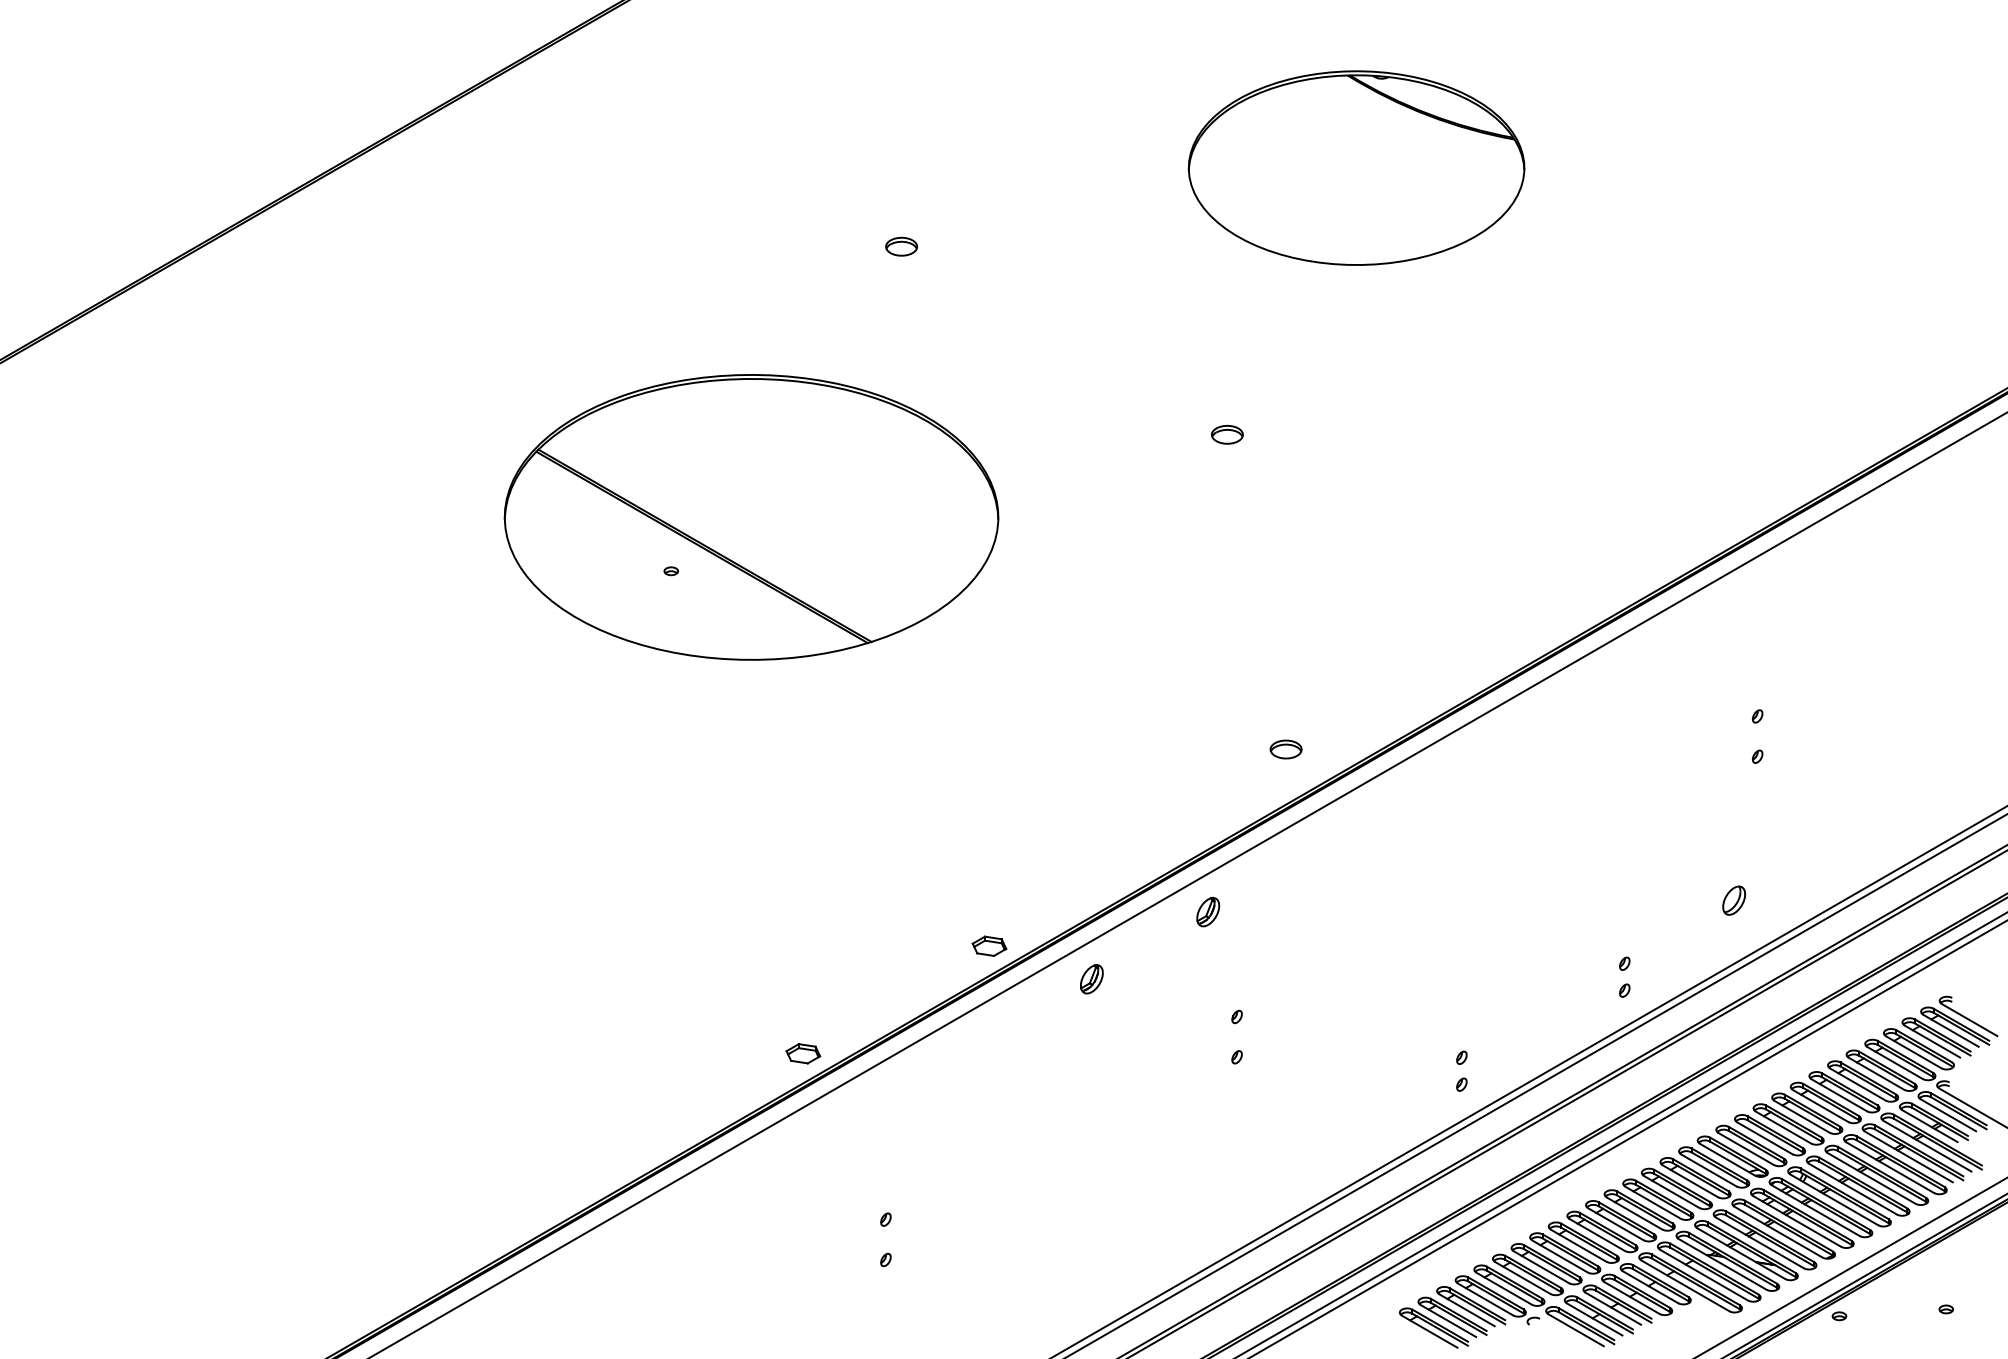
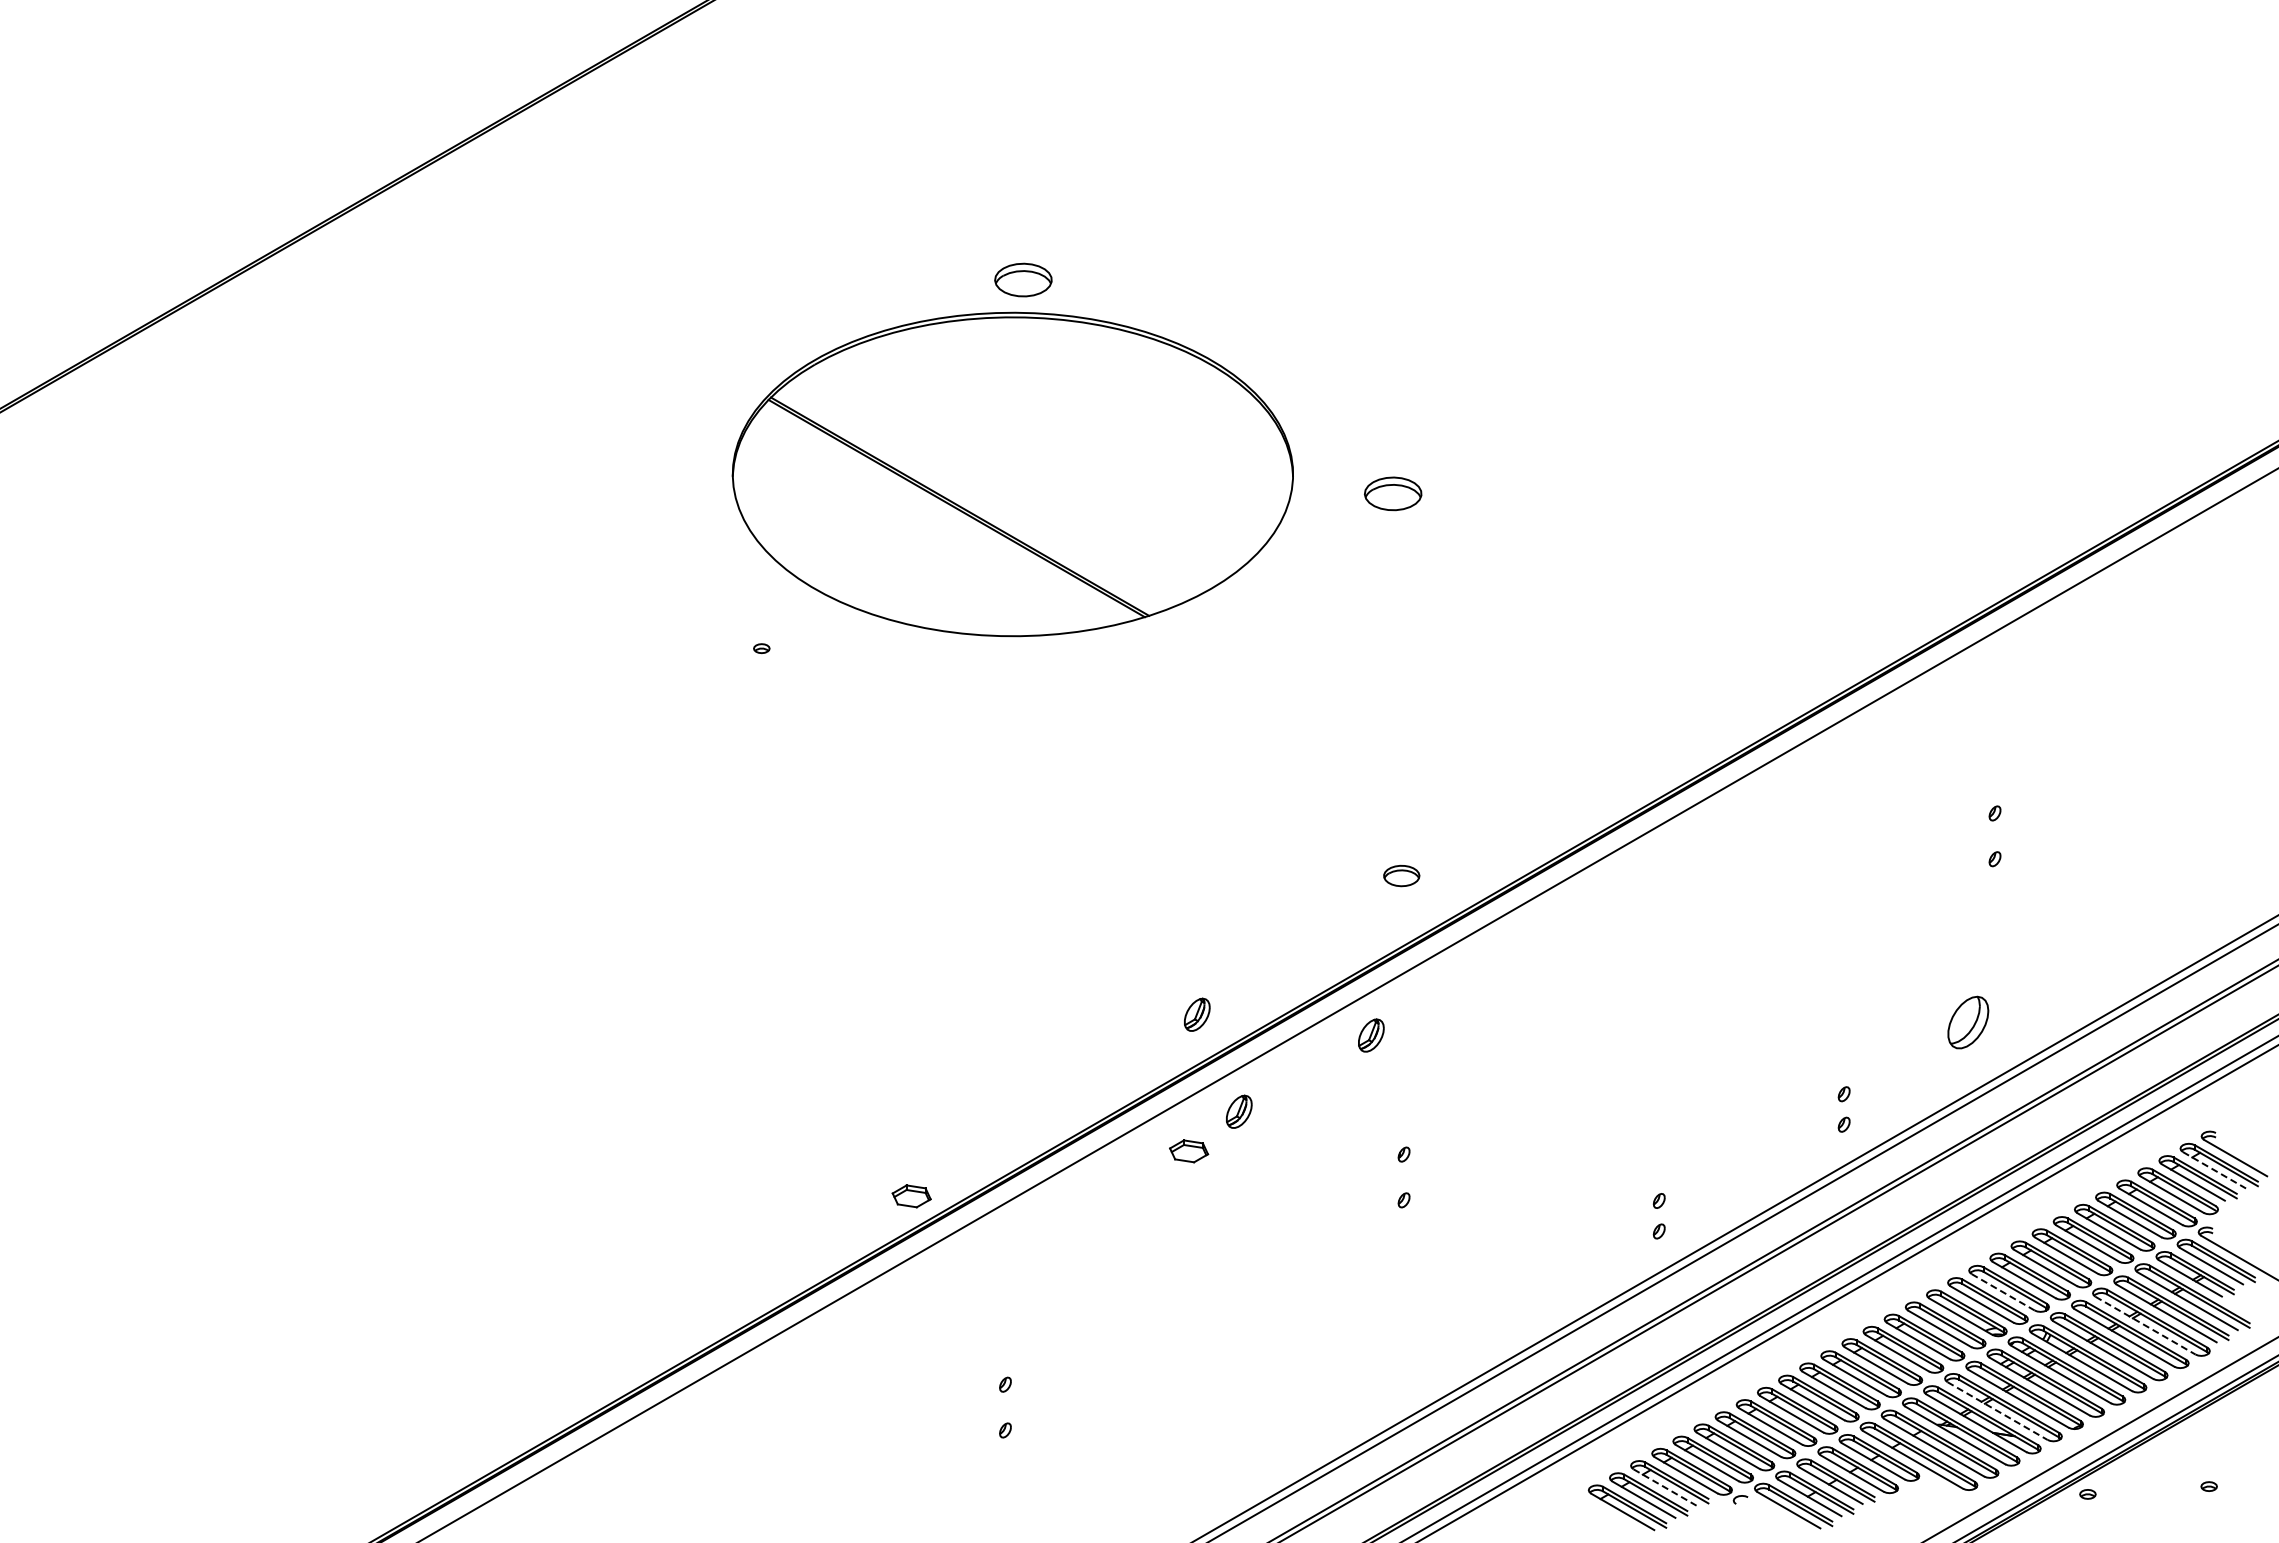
part: (1356, 167) -> (1539, 190), removed
part: (900, 246) -> (1022, 280), size x1.6
part: (1226, 434) -> (1392, 493), size x1.6
part: (751, 517) -> (1012, 474), moved
part: (1285, 749) -> (1401, 875), moved
part: (1055, 893) -> (1197, 1014), added
part: (1734, 900) -> (1968, 1022), size x1.6
part: (989, 946) -> (1189, 1151), moved
line: (1950, 1030) -> (2214, 1170), solid -> dashed
line: (1765, 1138) -> (2003, 1292), solid -> dashed
line: (1890, 1167) -> (2145, 1325), solid -> dashed
line: (1759, 1243) -> (1997, 1411), solid -> dashed
line: (1467, 1310) -> (1665, 1487), solid -> dashed

